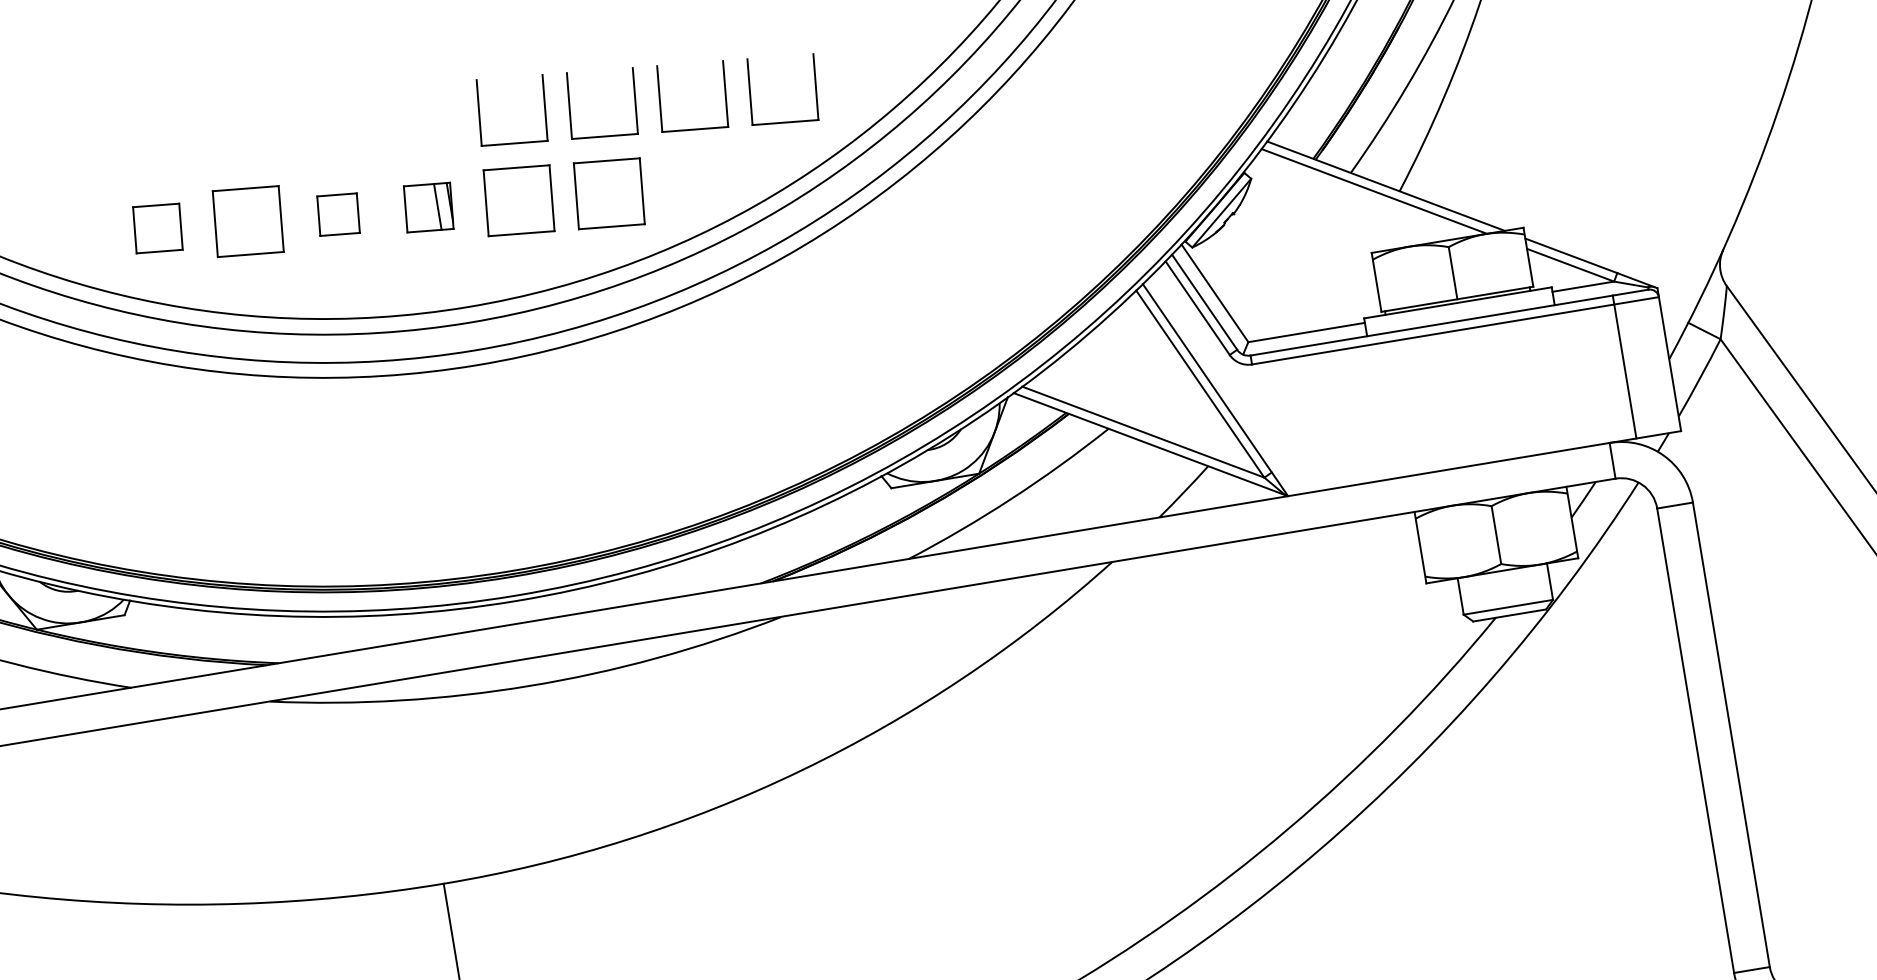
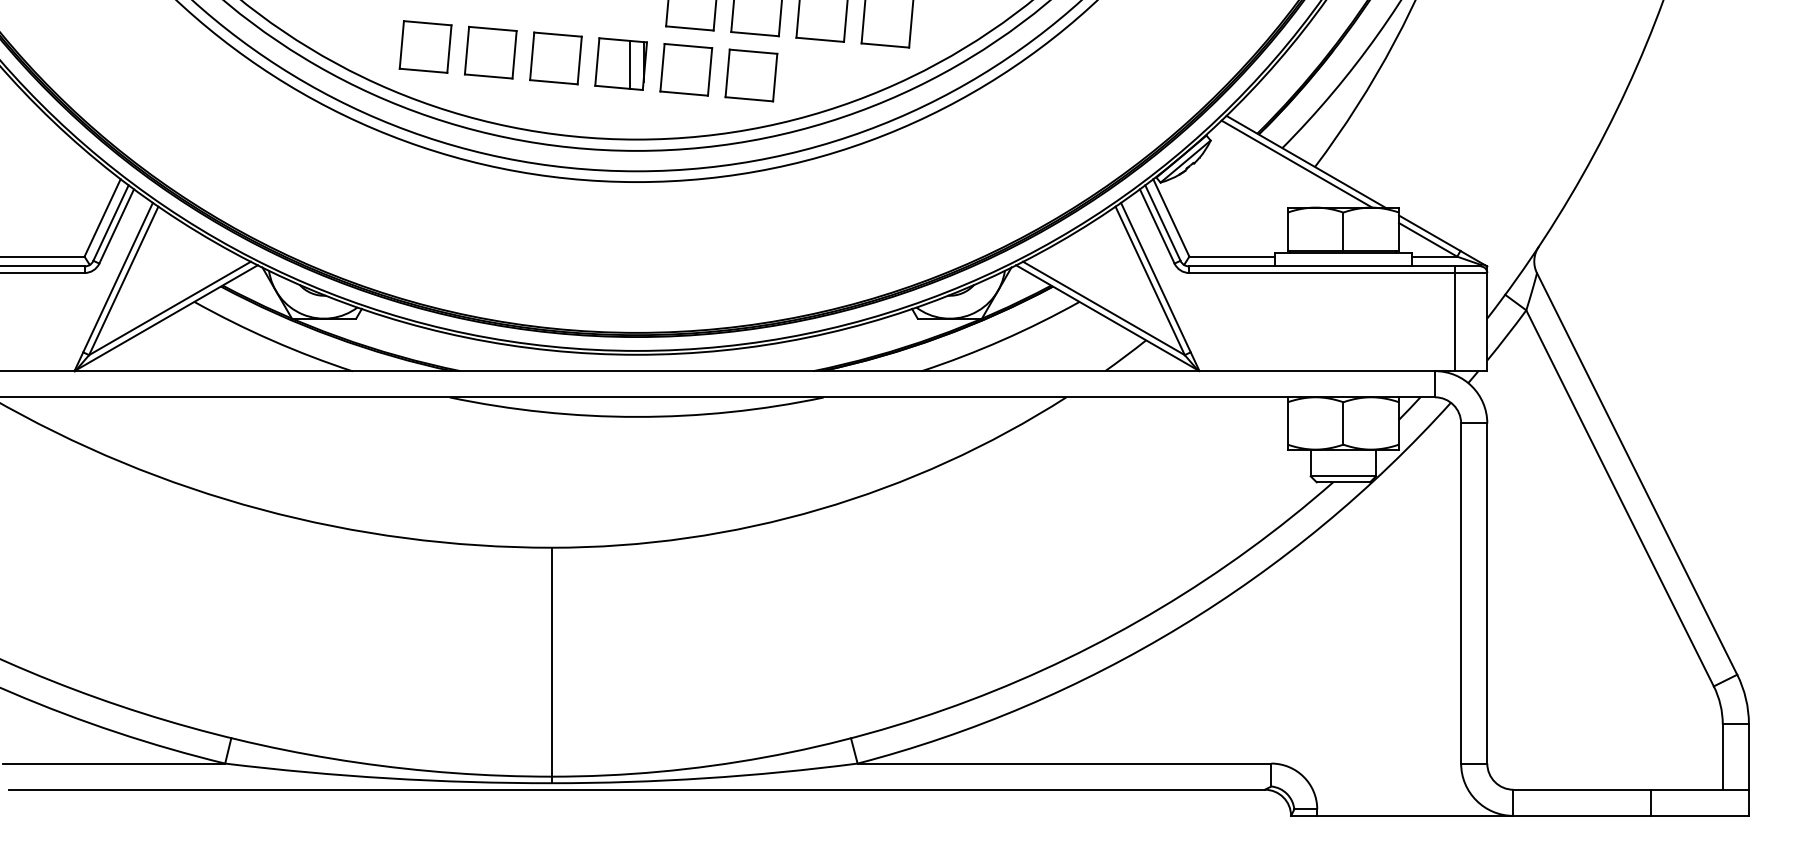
part: (427, 206) -> (620, 63), size x1.43
part: (337, 214) -> (555, 58), size x1.67
part: (157, 227) -> (425, 46), size x1.43

